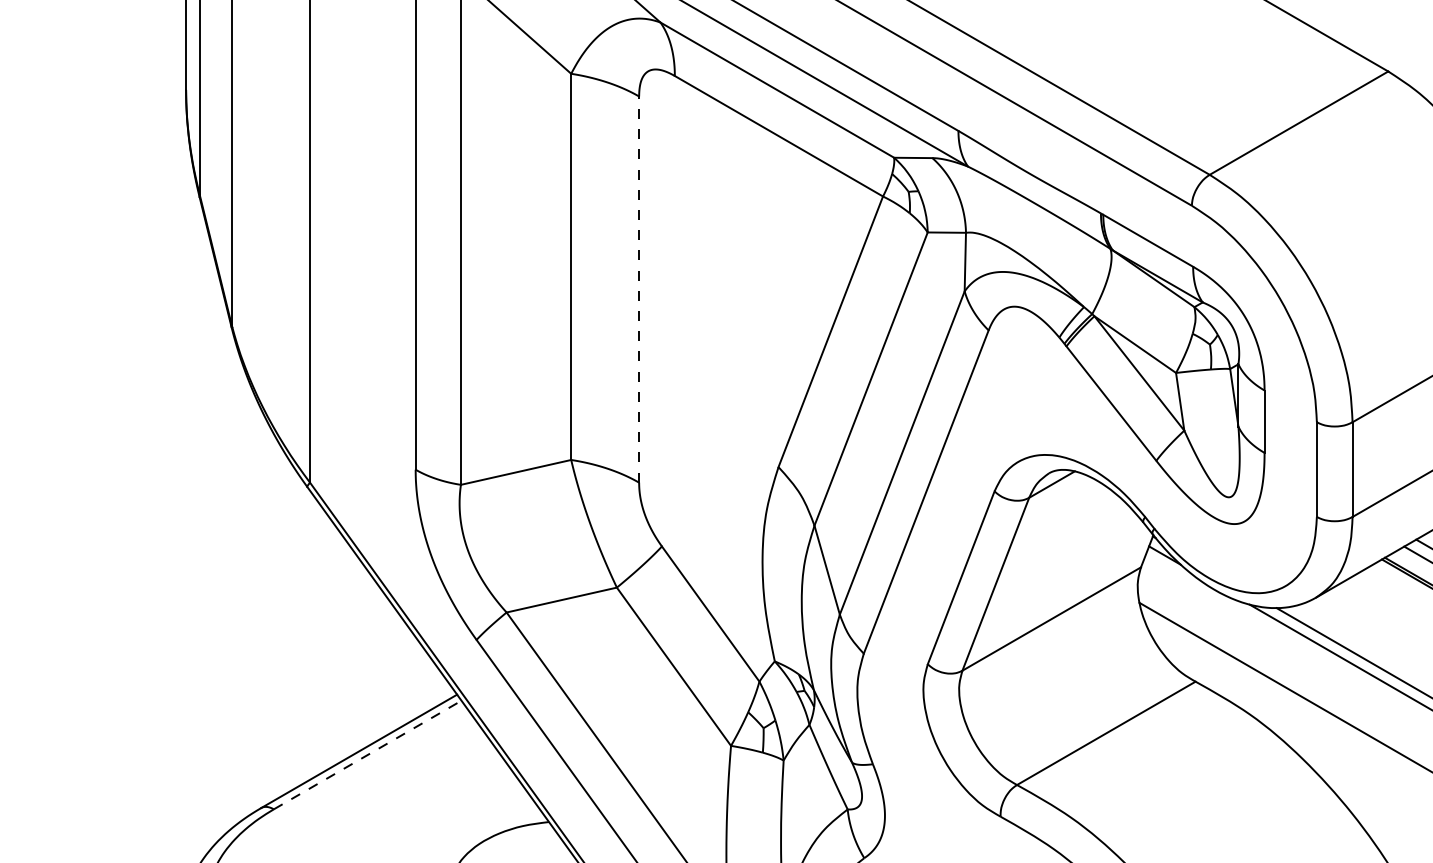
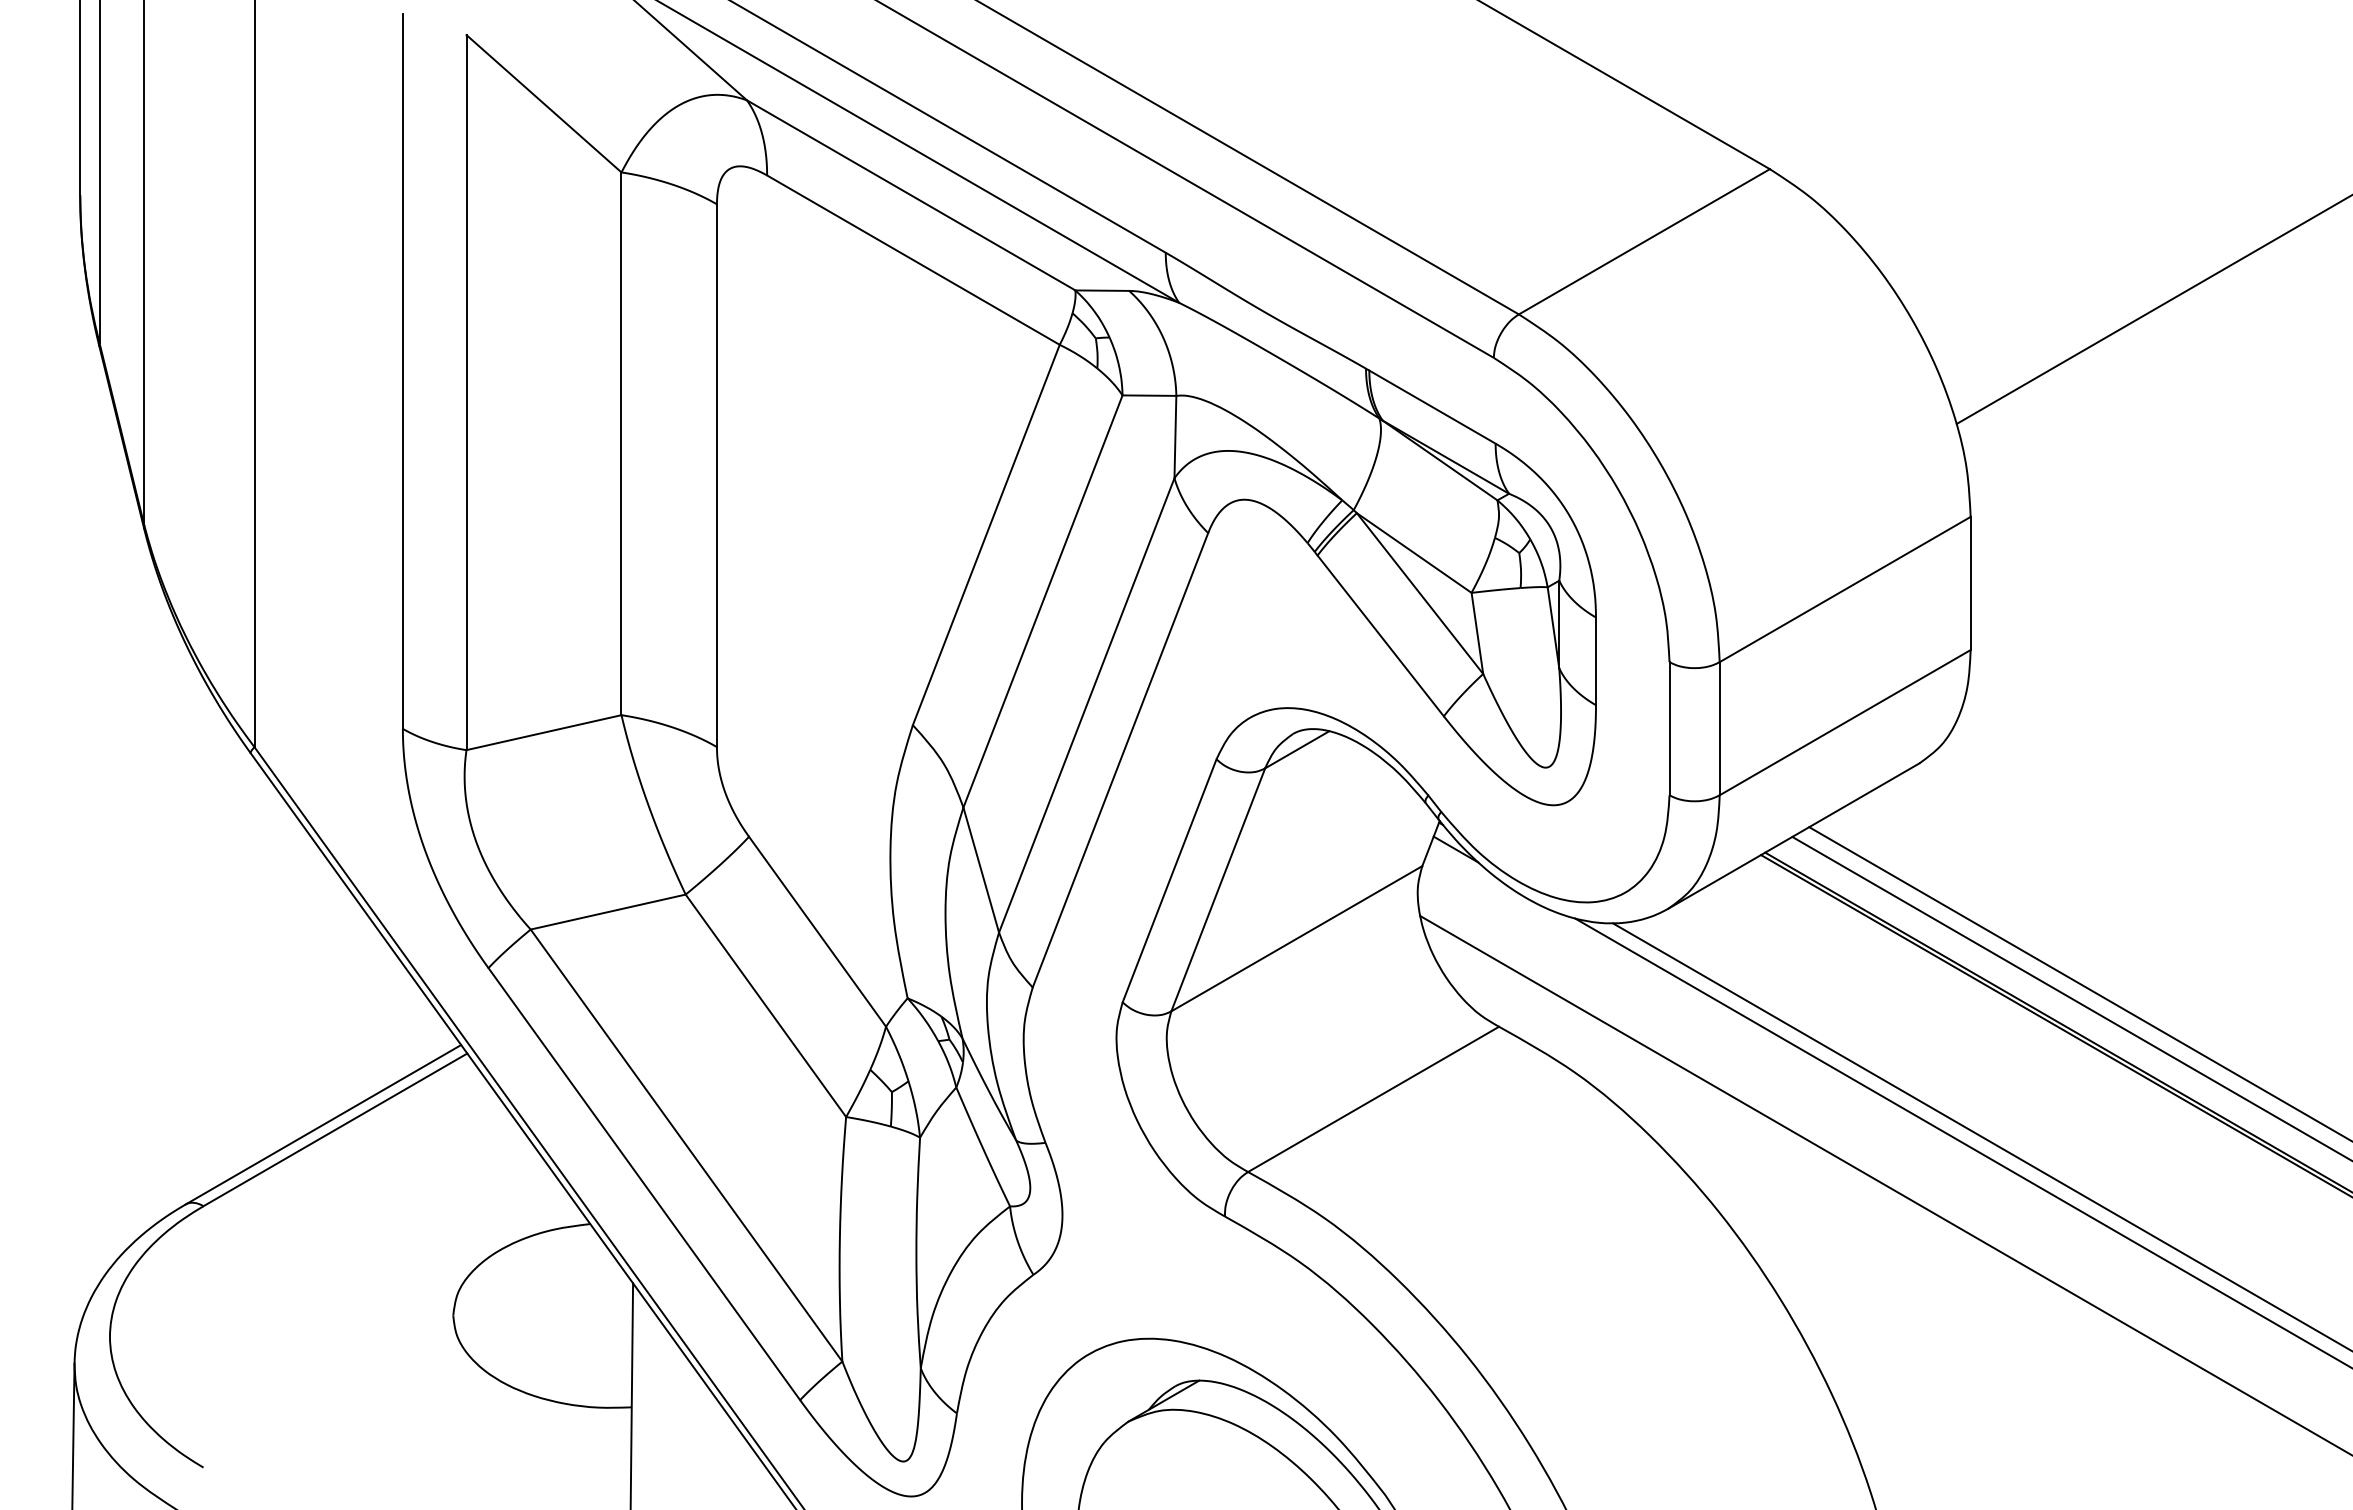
line: (638, 289) -> (716, 475), dashed -> solid
line: (367, 754) -> (335, 1129), dashed -> solid

